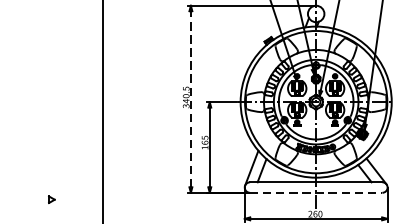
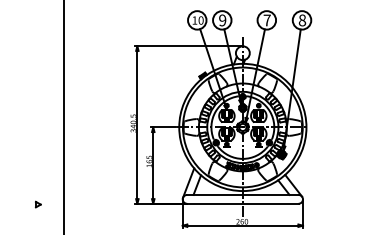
line: (191, 98) -> (137, 124), dashed -> solid
line: (315, 192) -> (242, 203), dashed -> solid
part: (52, 199) -> (38, 204), moved

